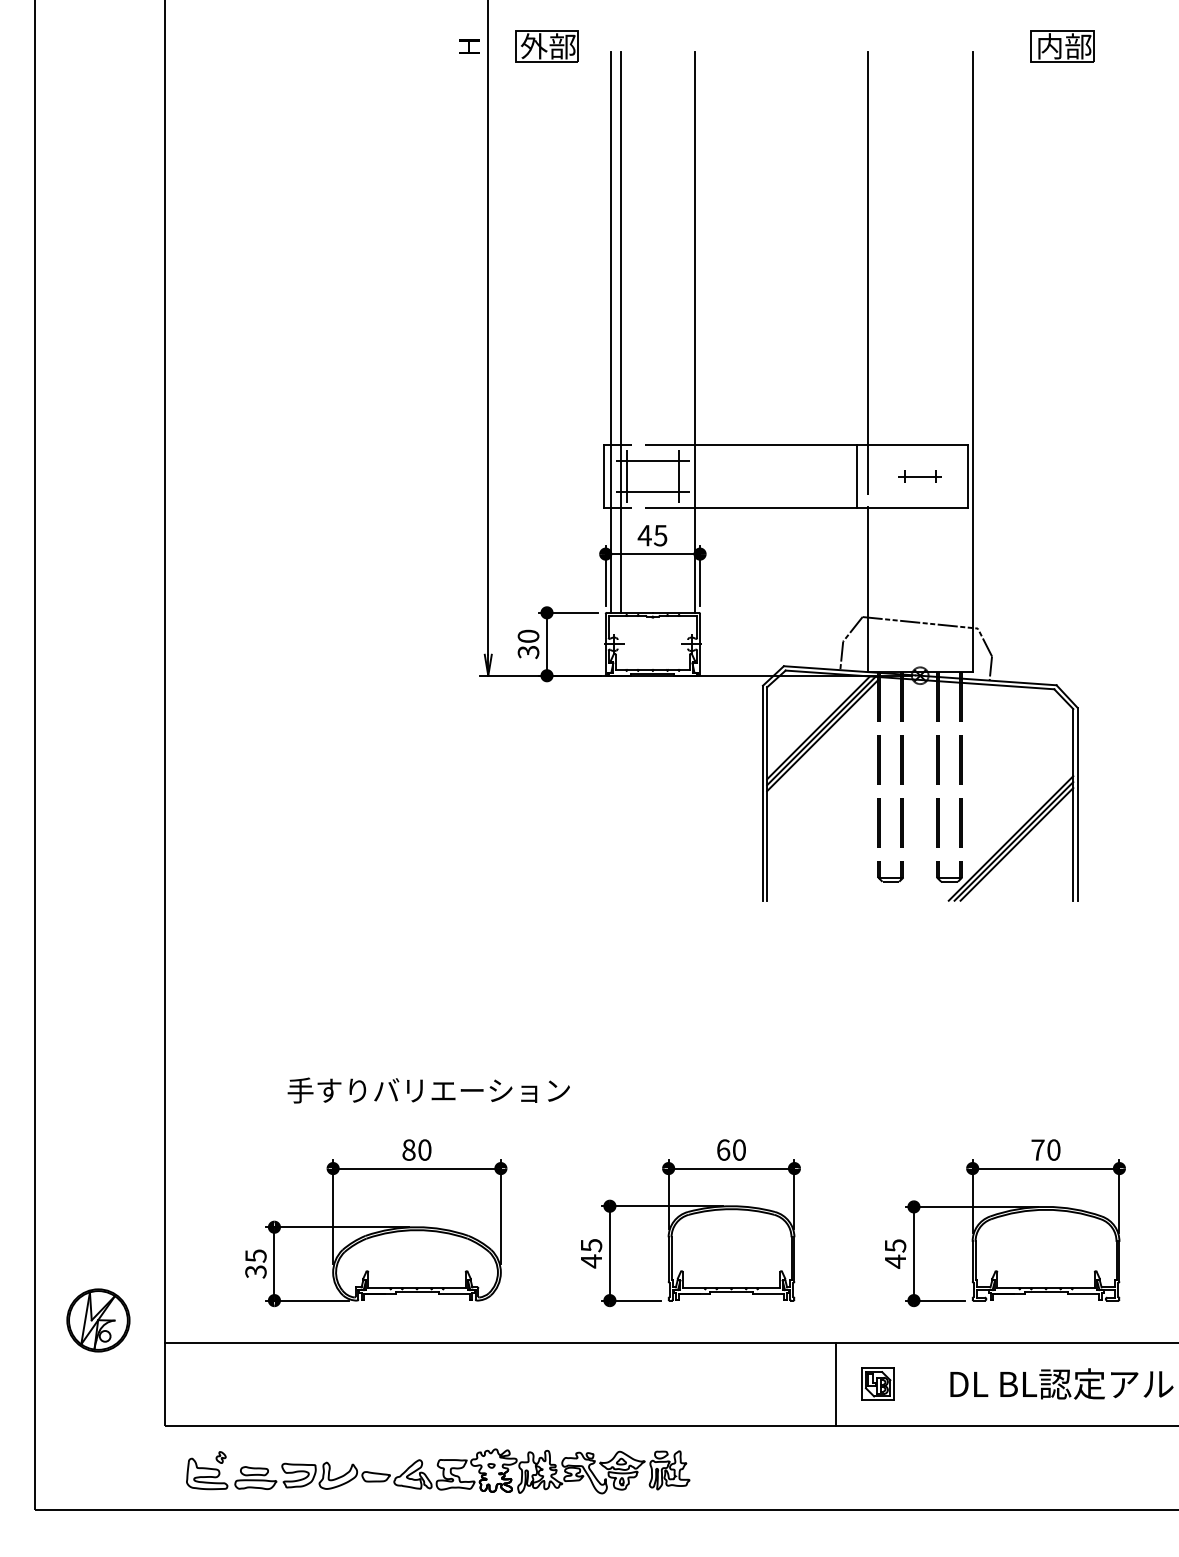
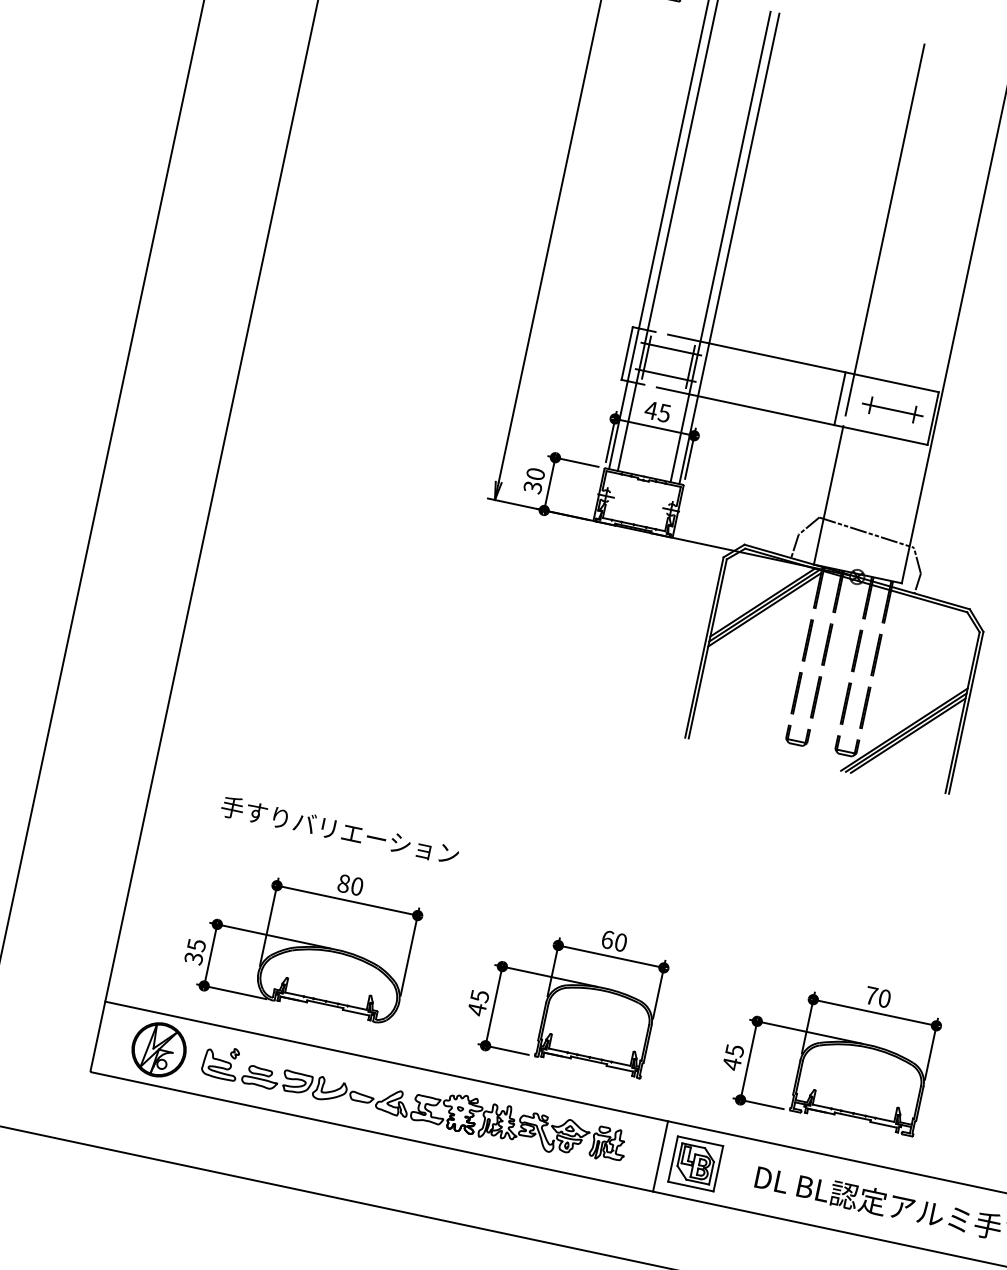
line: (684, 331) -> (720, 246), added
part: (920, 476) -> (892, 409), size x1.67
text: (428, 1090) -> (339, 830), moved
part: (98, 1320) -> (159, 1049), moved
part: (877, 1383) -> (695, 1162), size x1.67
part: (438, 1471) -> (414, 1104), moved

